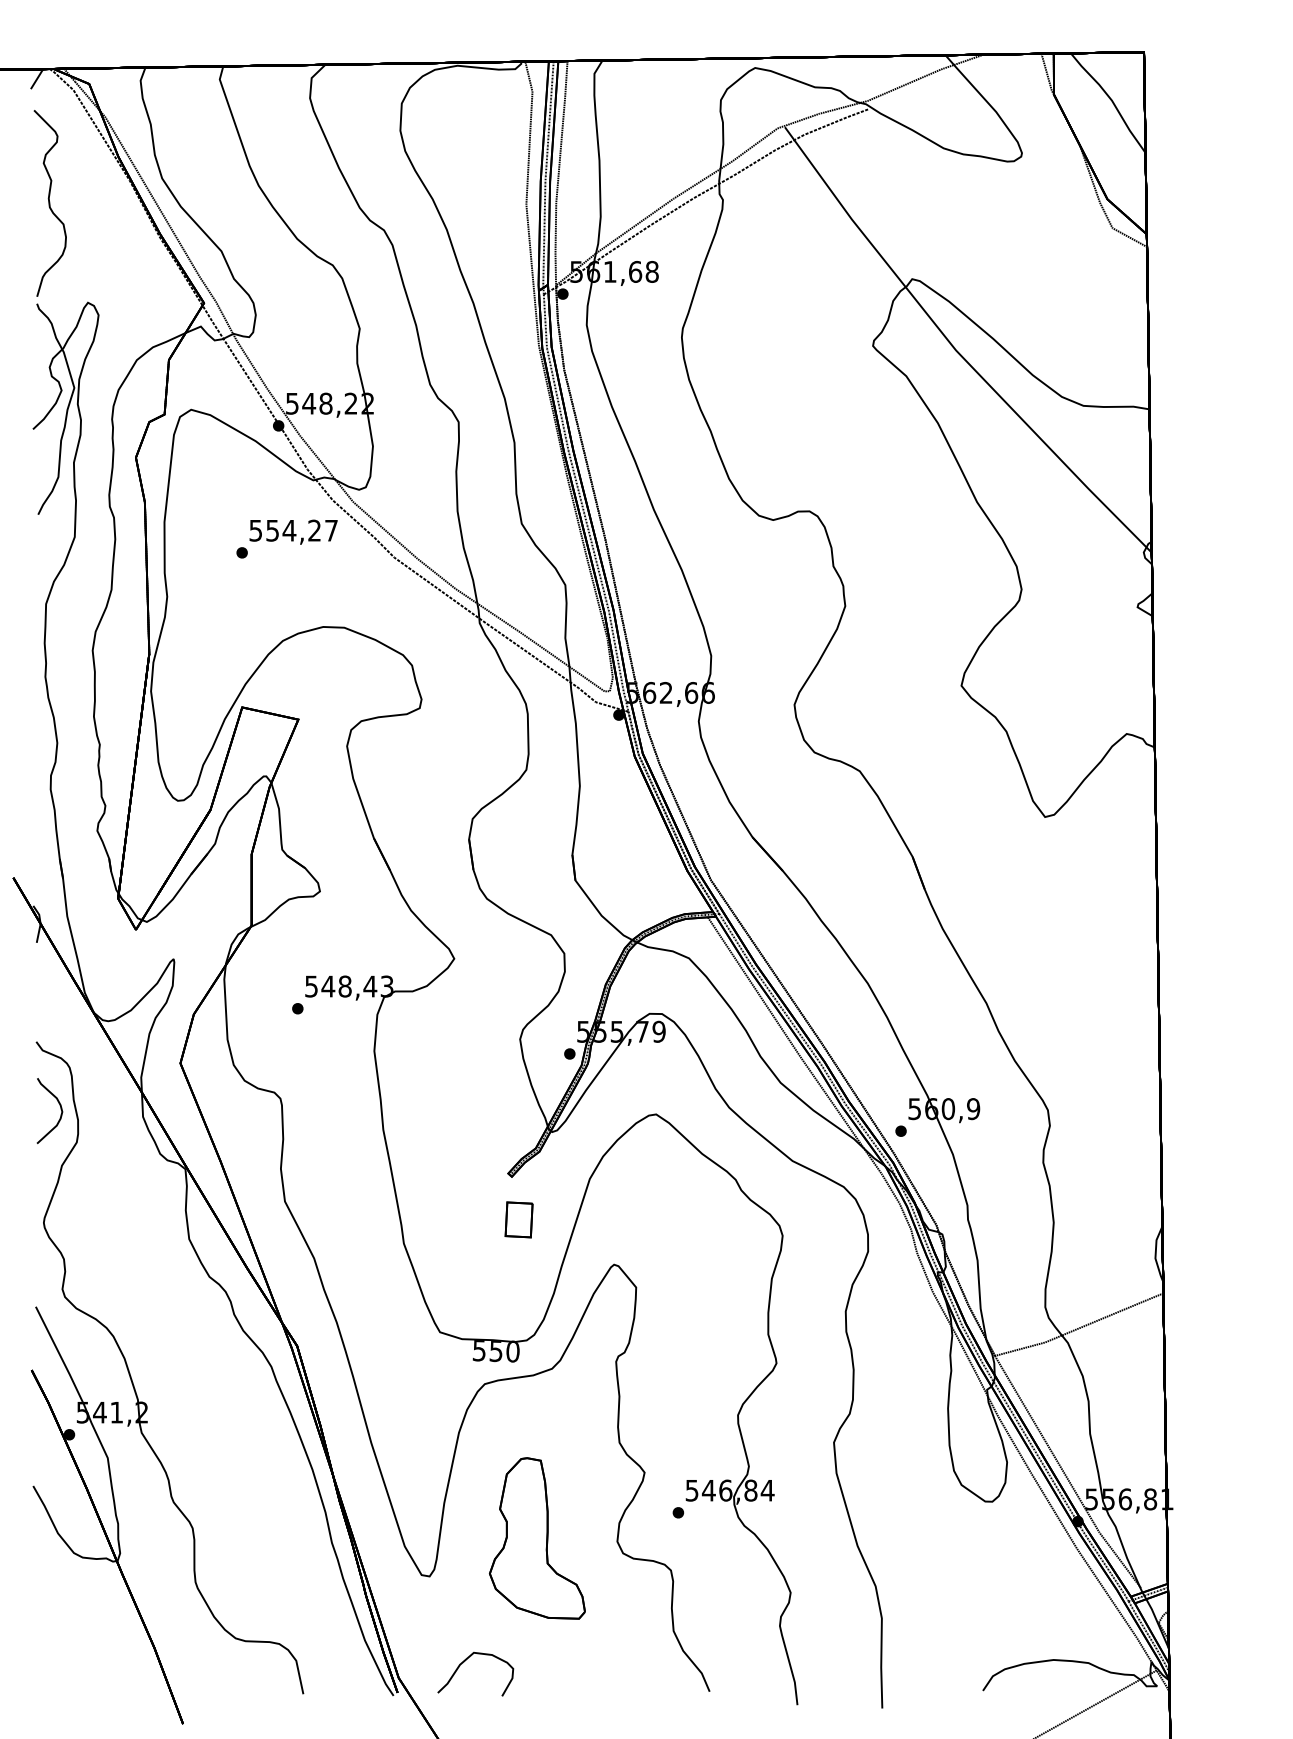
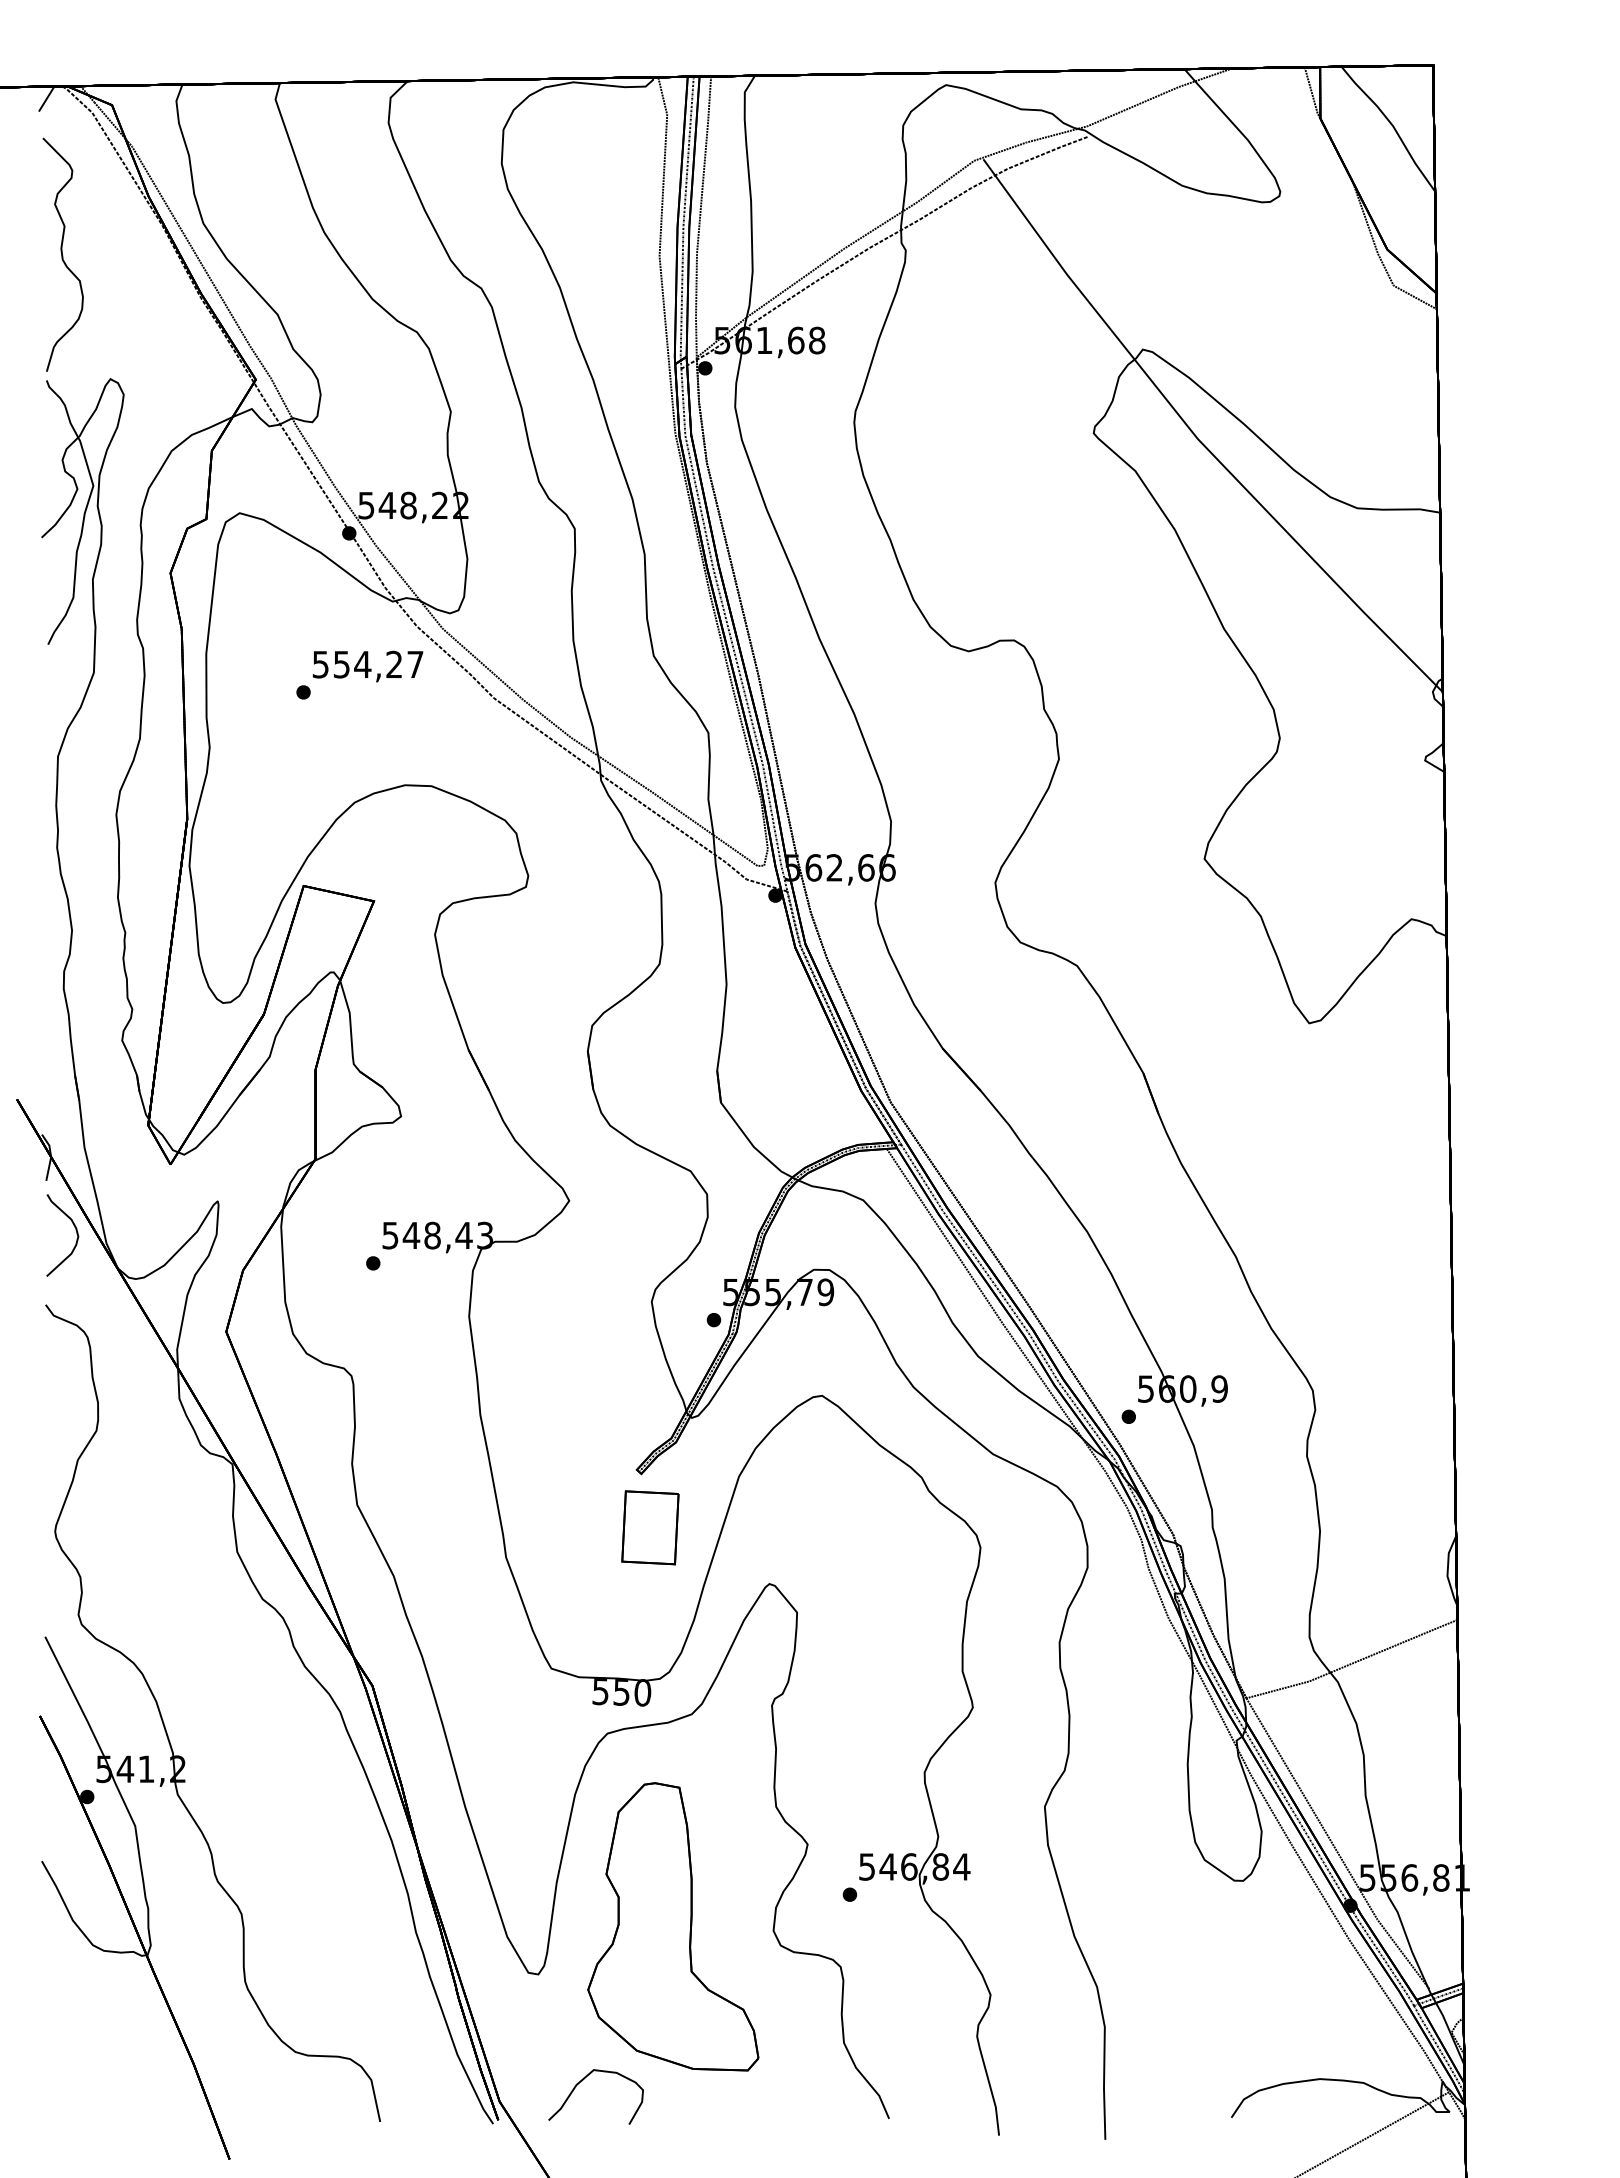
curve: (60, 1107) -> (75, 1230), moved
part: (519, 1219) -> (650, 1527), size x1.67
part: (537, 1538) -> (673, 1926), size x1.43

